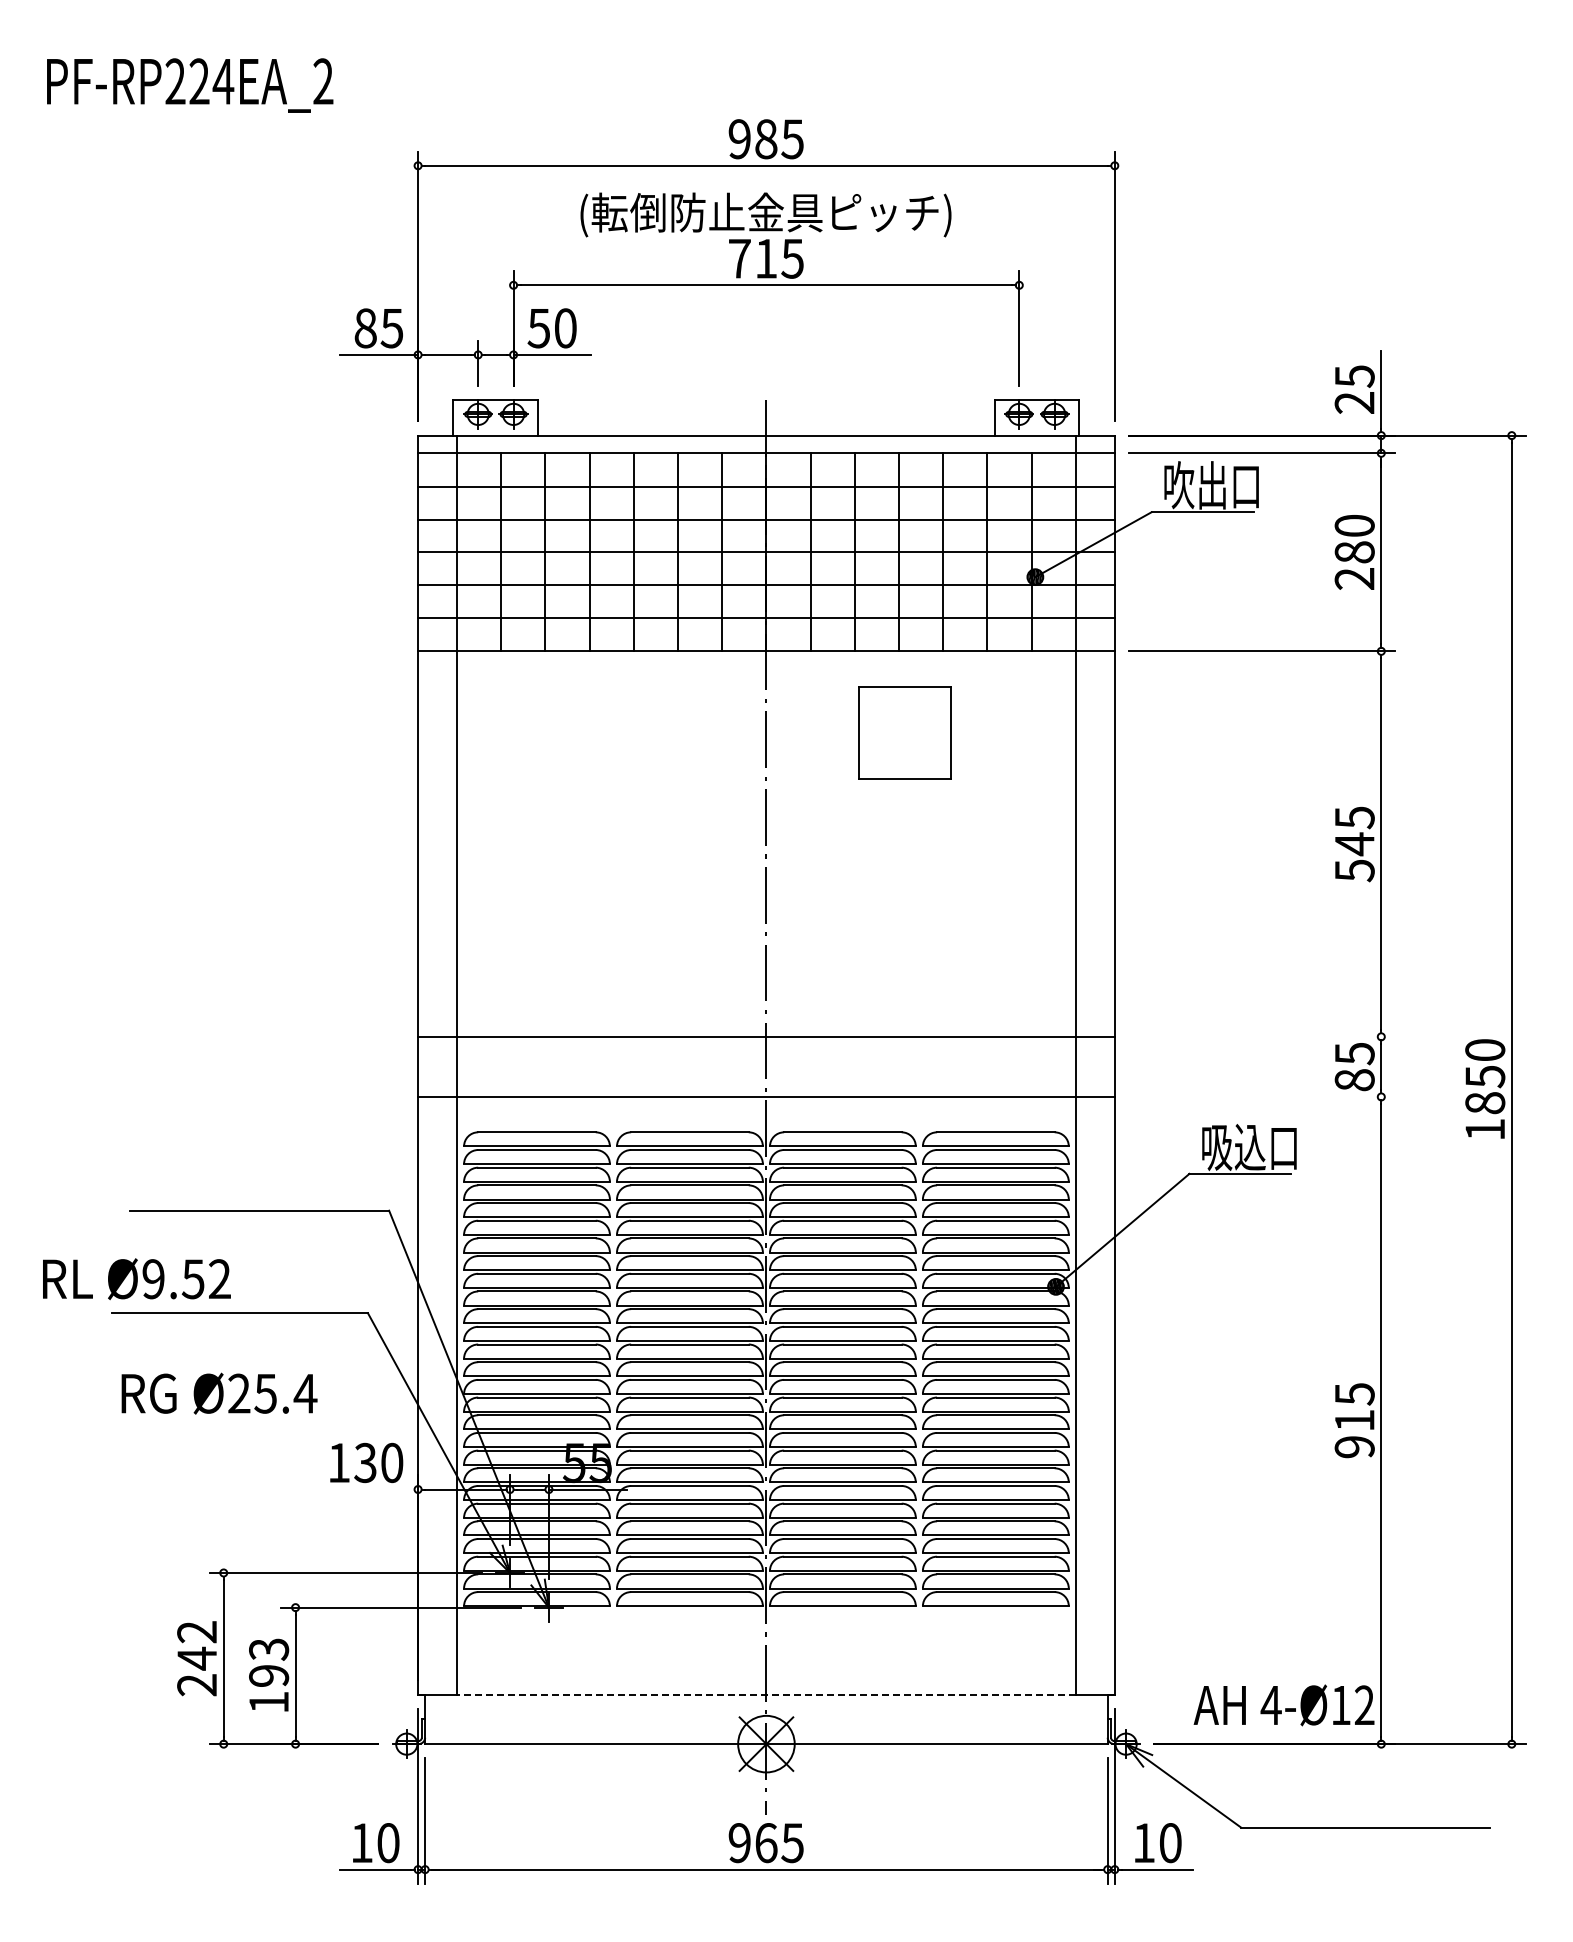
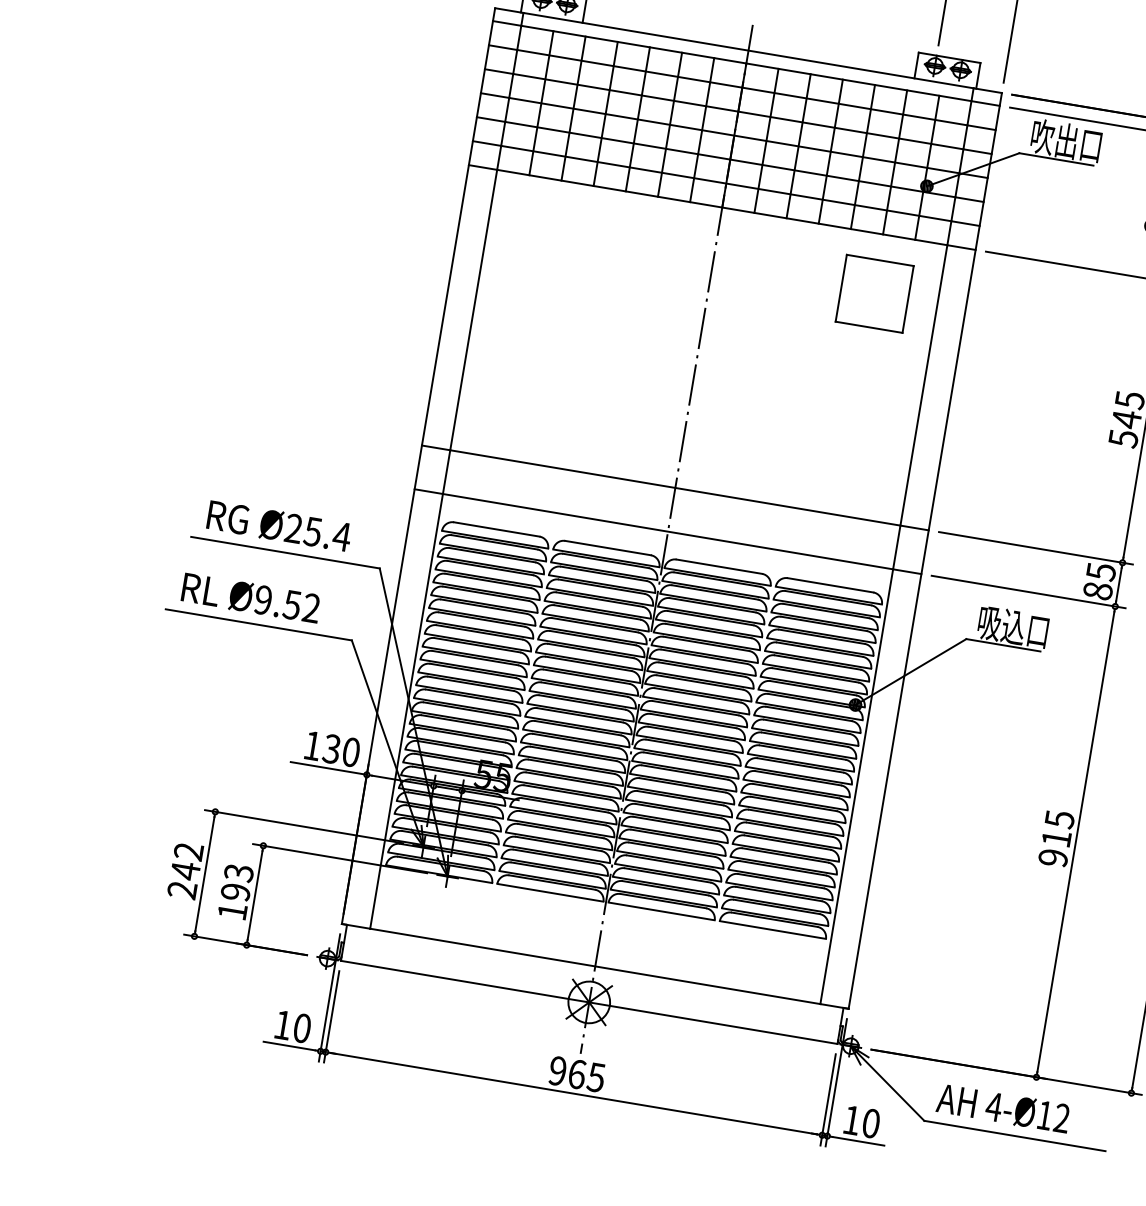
part: (904, 732) -> (874, 293), moved
line: (1261, 1036) -> (1035, 547), added
line: (1261, 1096) -> (1028, 591), added
text: (136, 1279) -> (250, 598), moved
text: (219, 1393) -> (279, 526), moved
line: (365, 1489) -> (328, 768), added
line: (765, 1694) -> (594, 966), dashed -> solid
text: (1283, 1705) -> (1002, 1108), moved

